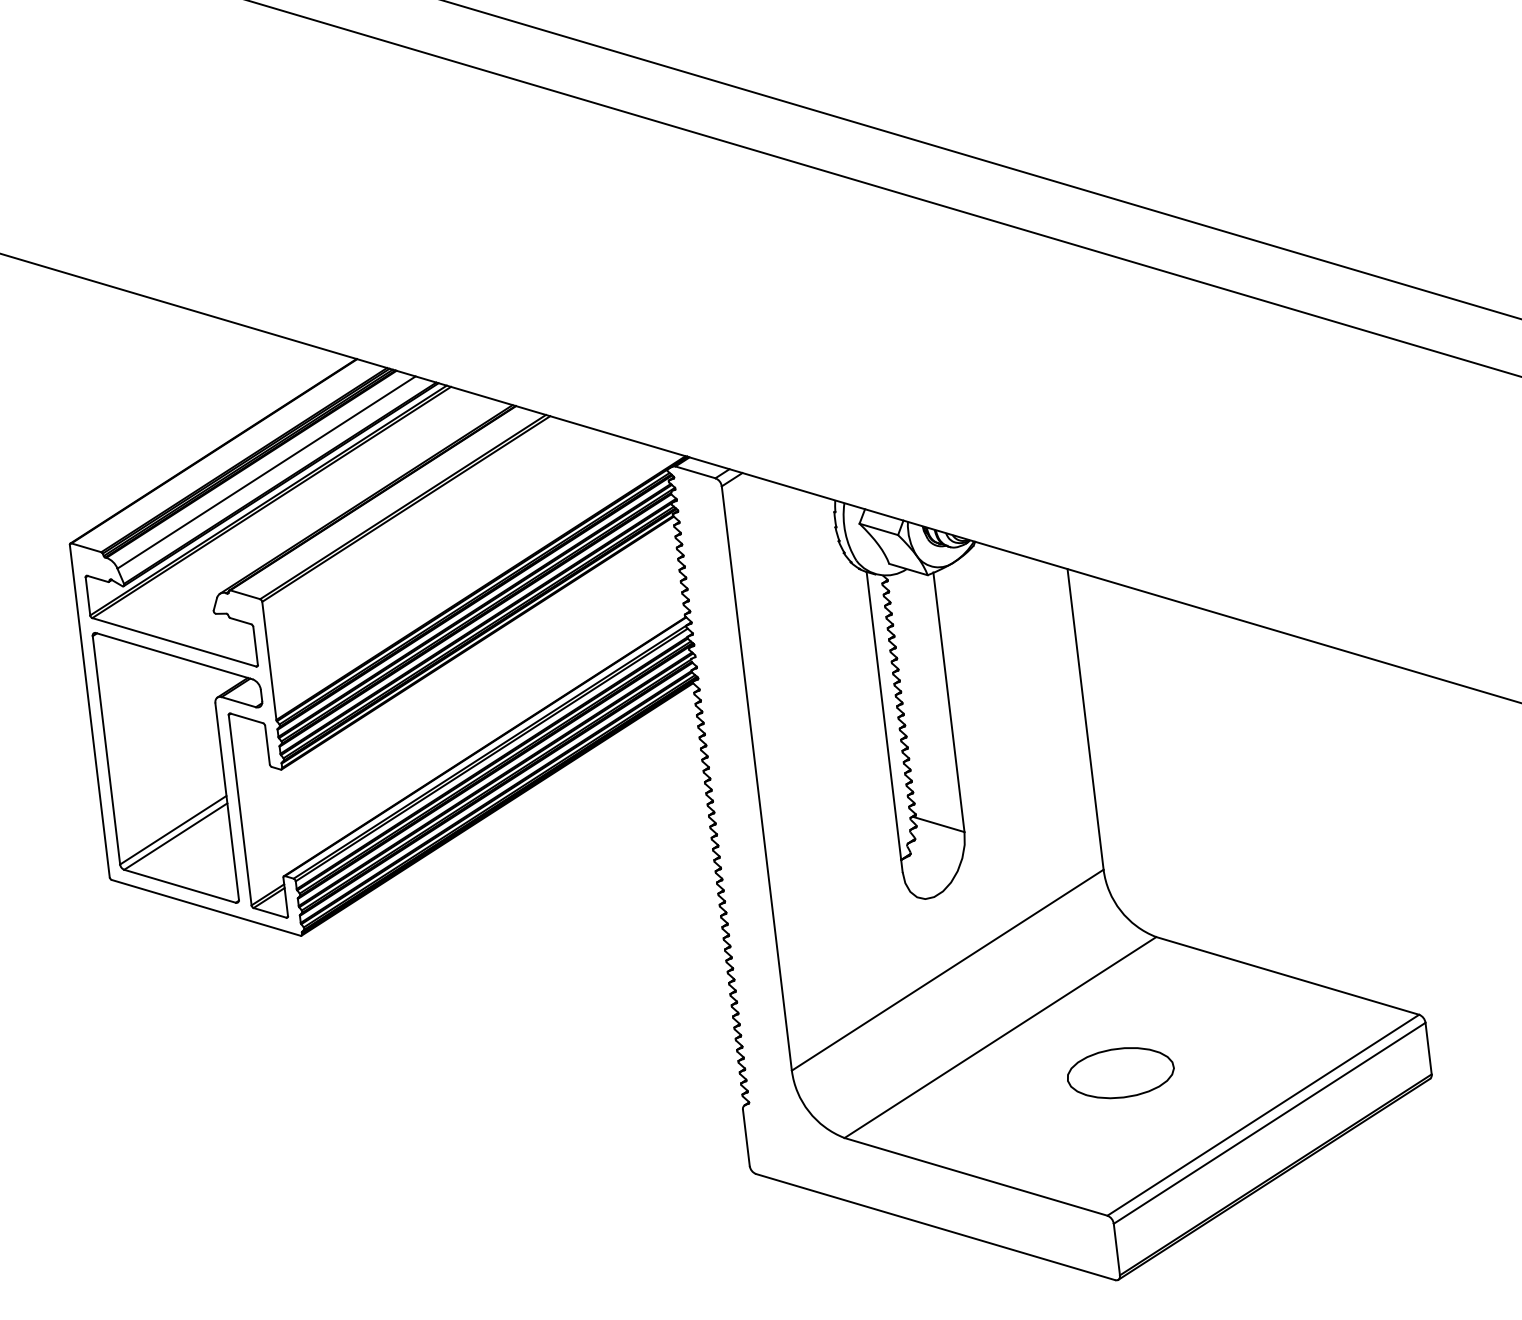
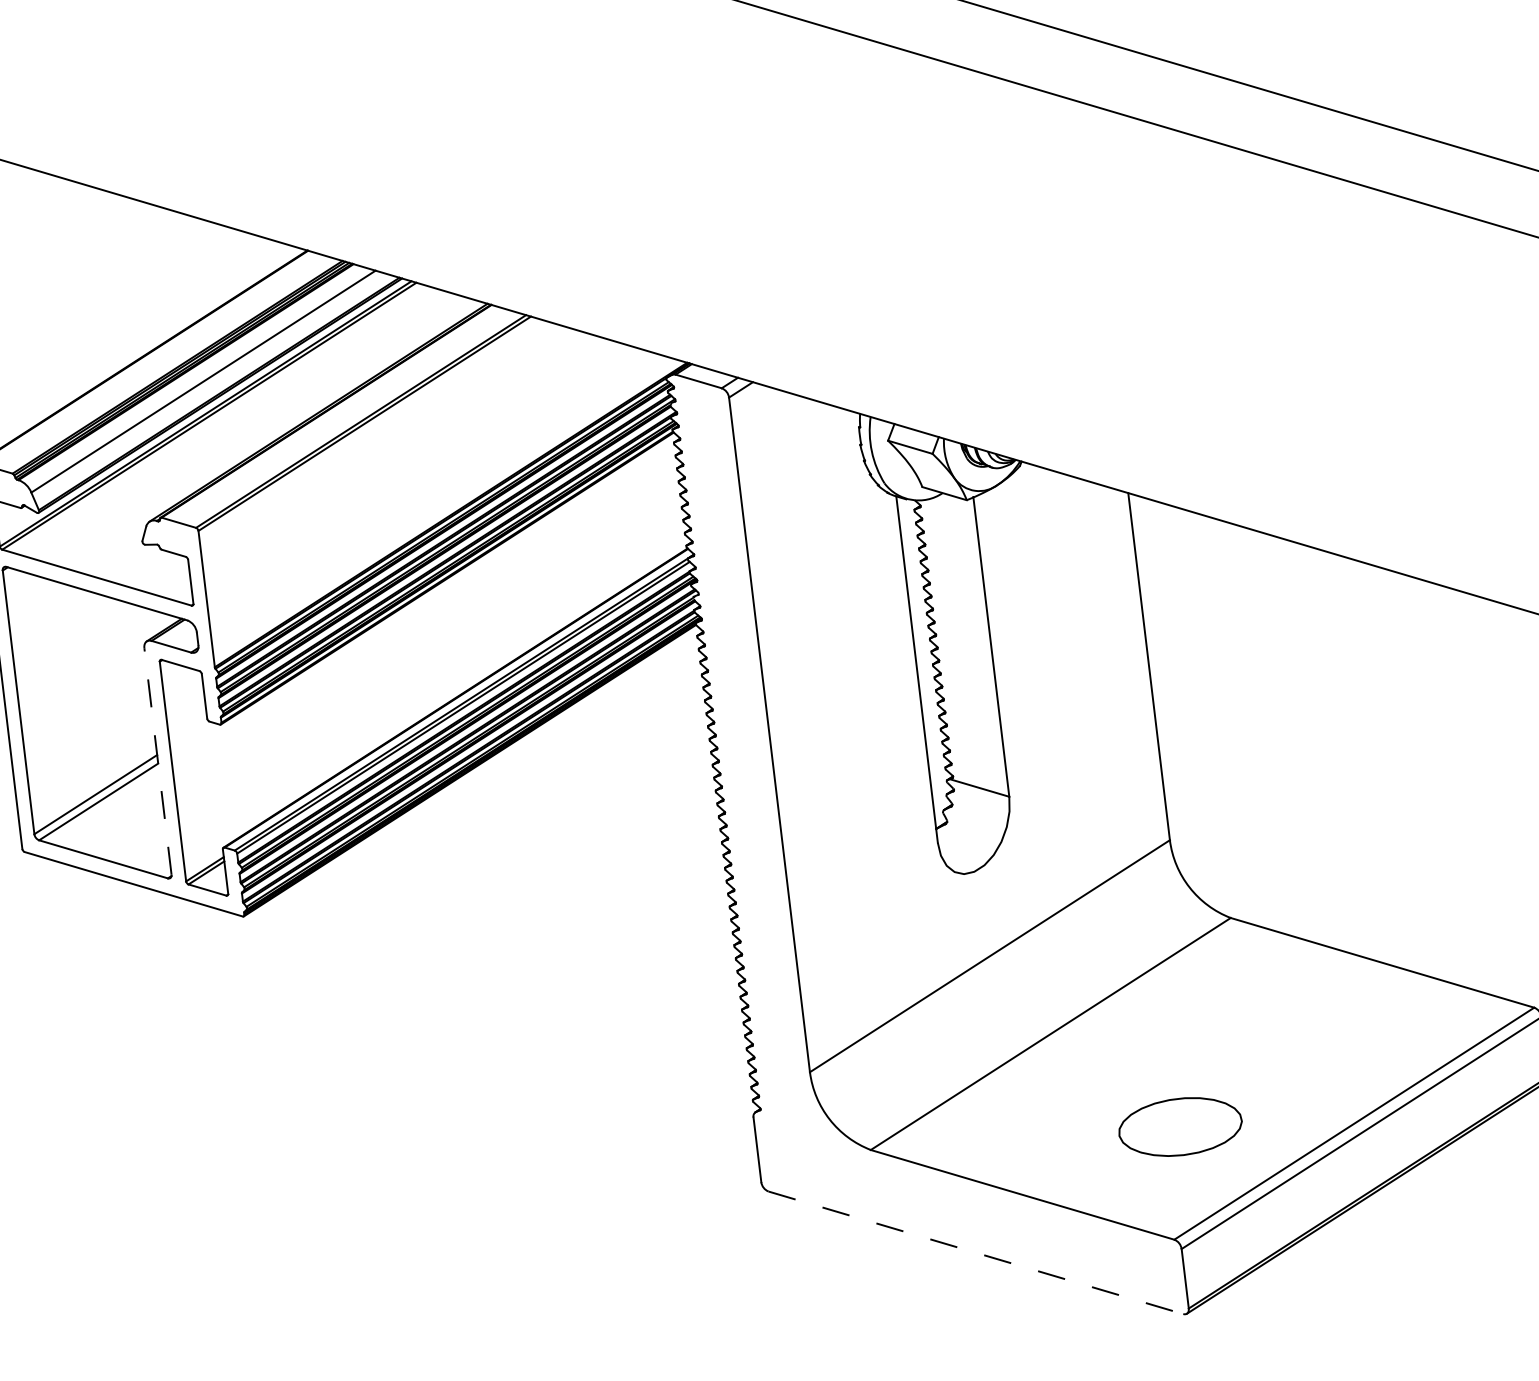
line: (227, 801) -> (158, 761), solid -> dashed
part: (1120, 1073) -> (1180, 1127), moved
line: (936, 1227) -> (976, 1253), solid -> dashed

